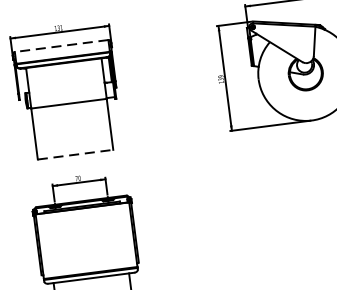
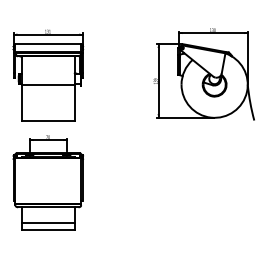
line: (61, 46) -> (48, 44), dashed -> solid
line: (75, 154) -> (48, 120), dashed -> solid

